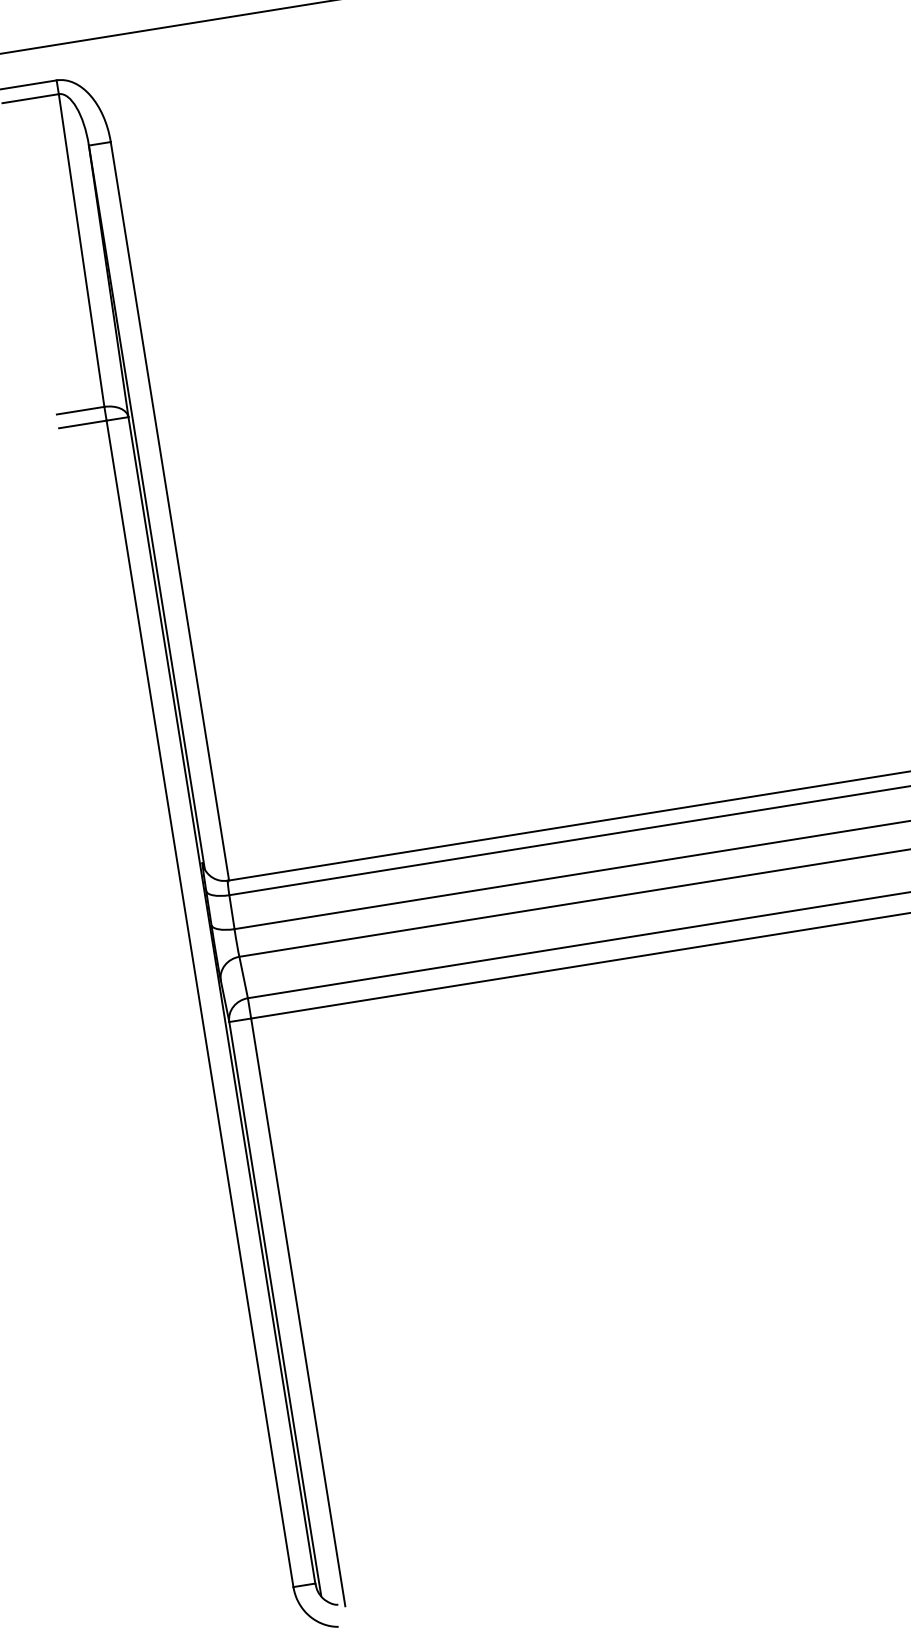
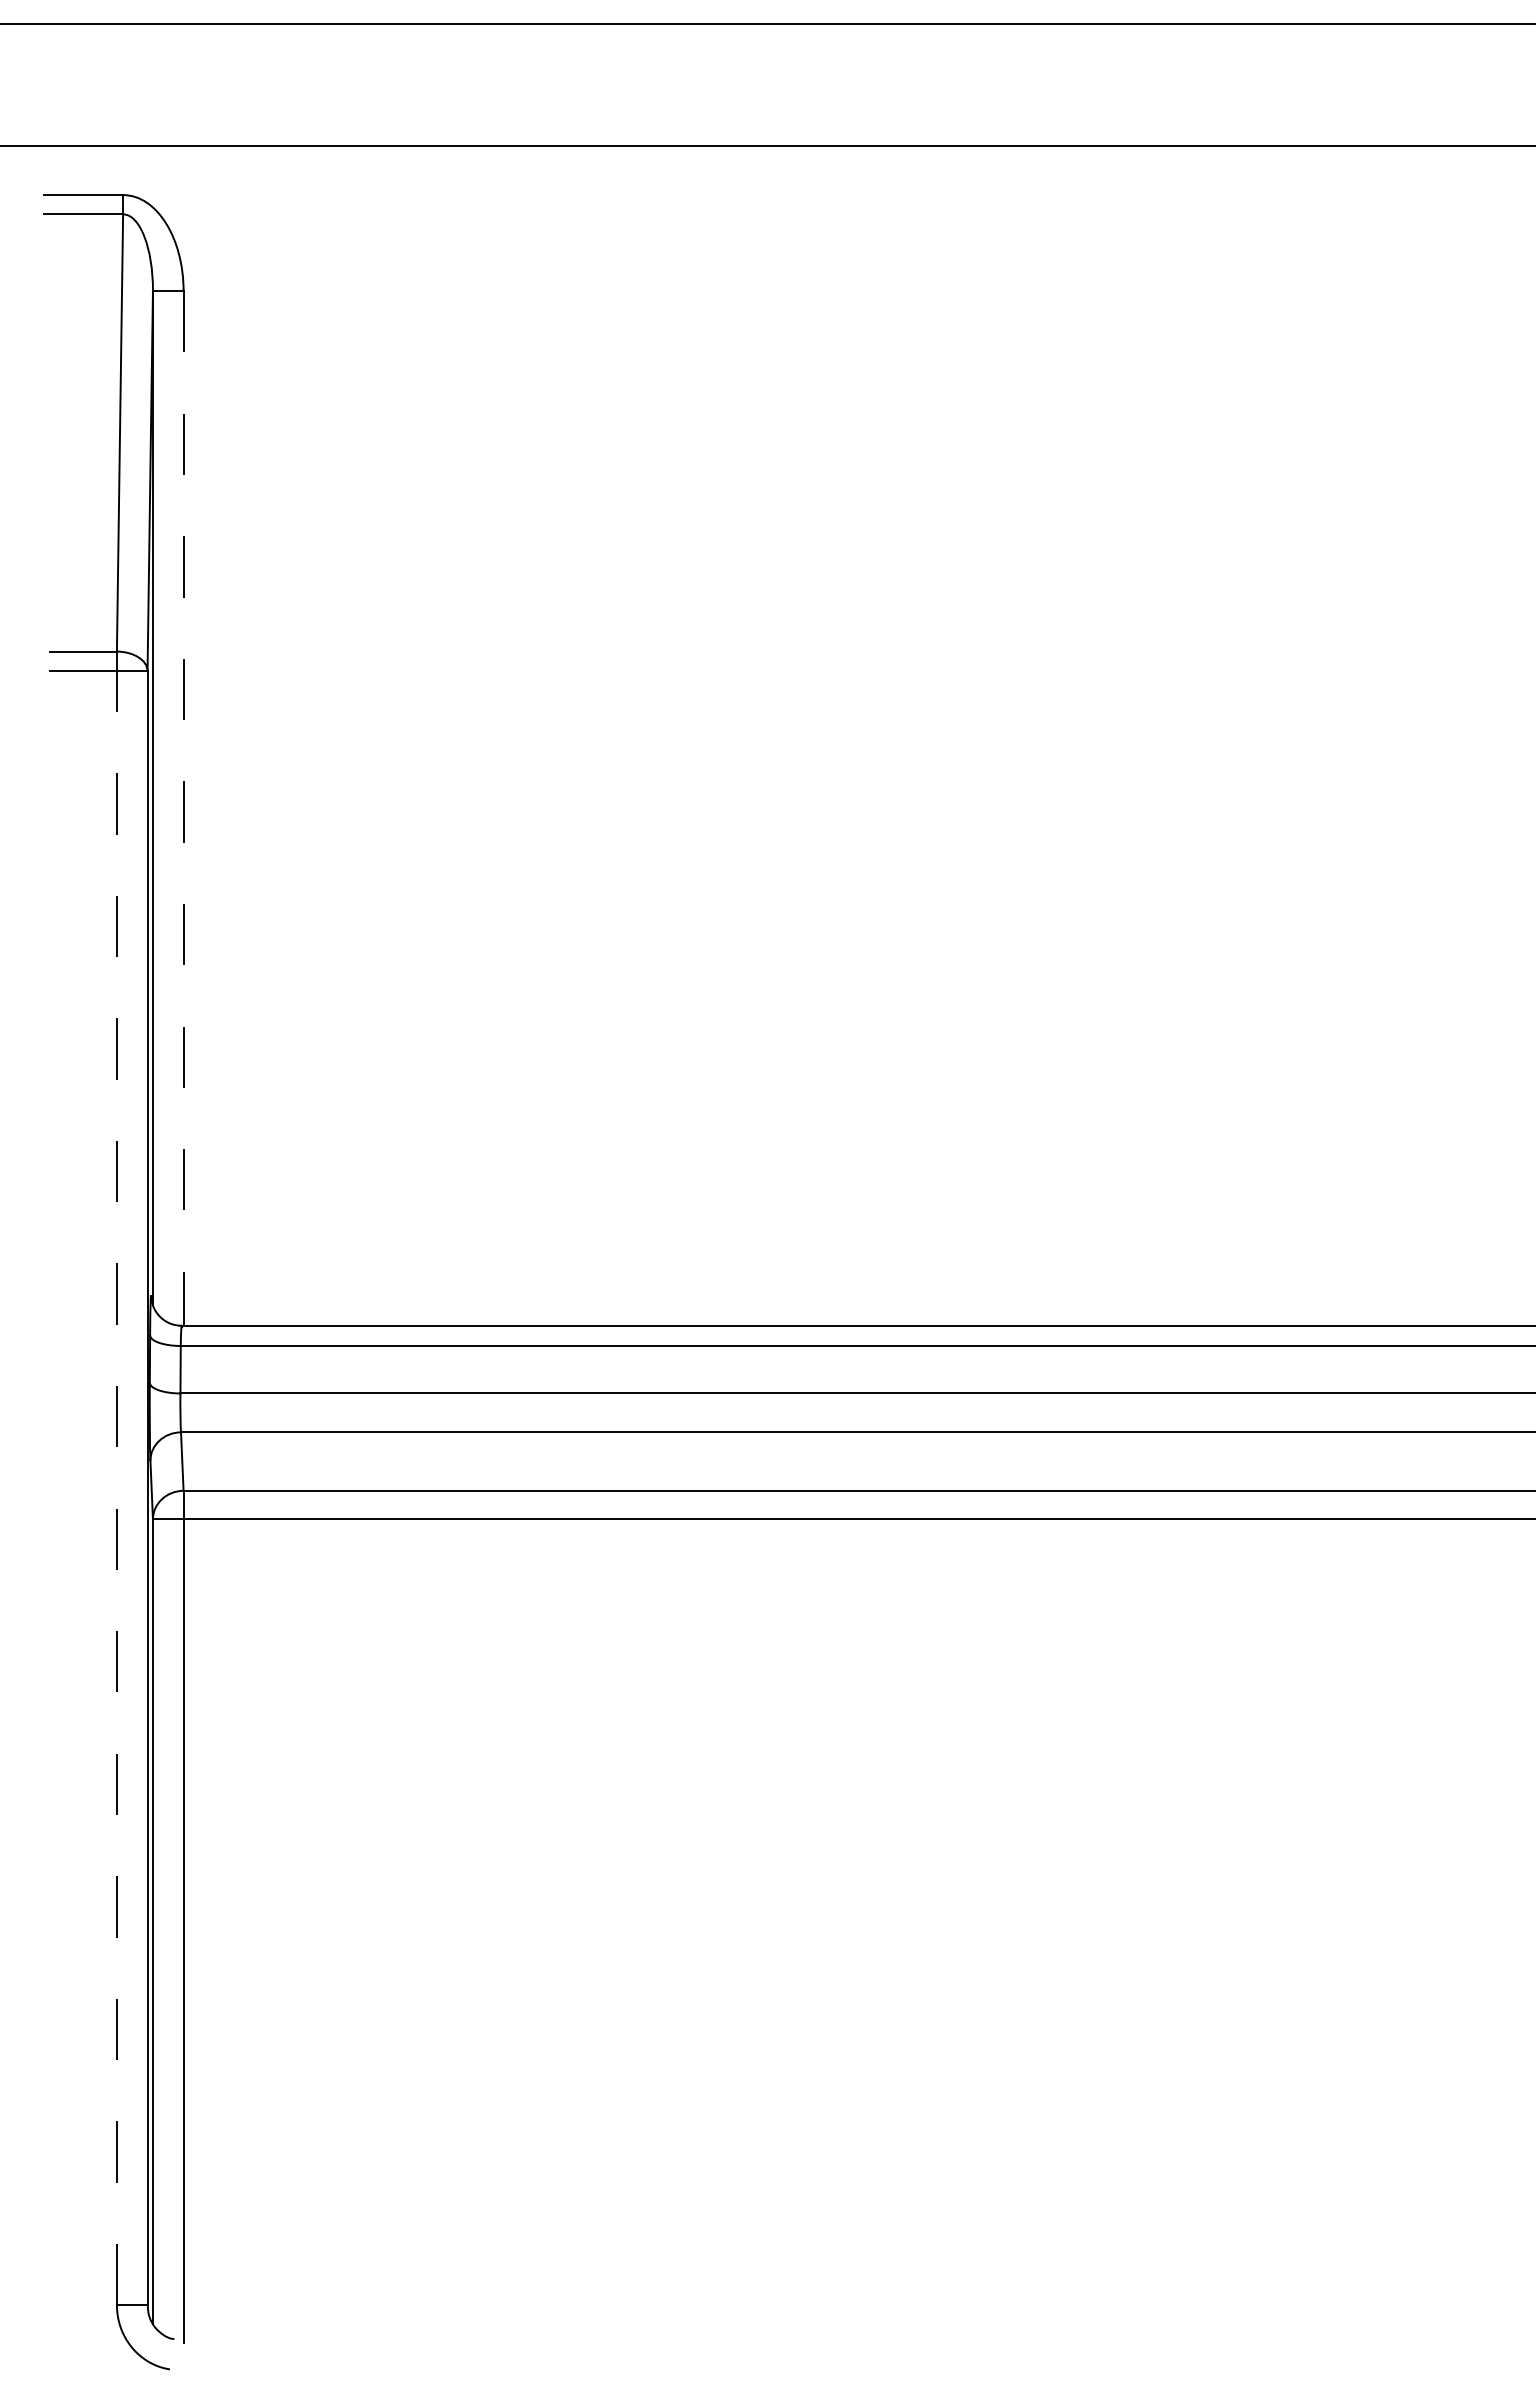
line: (169, 511) -> (183, 808), solid -> dashed
line: (199, 1003) -> (116, 1487), solid -> dashed

